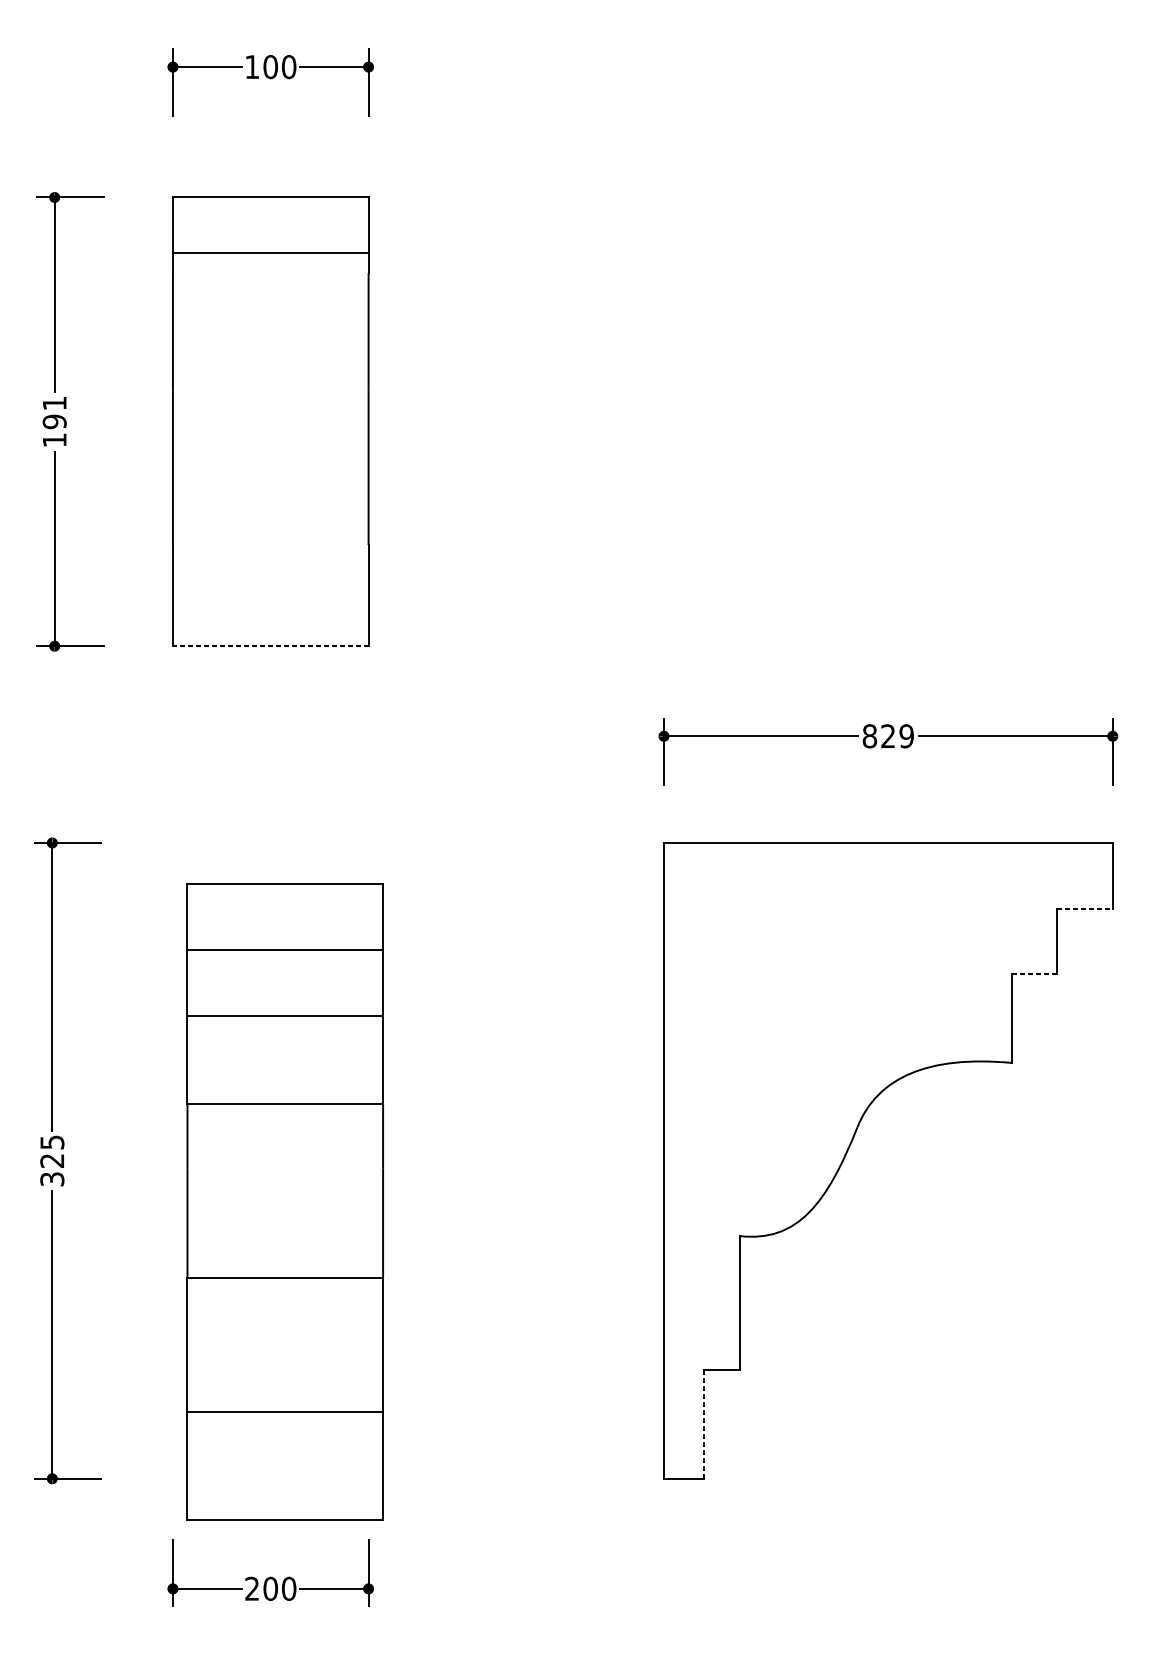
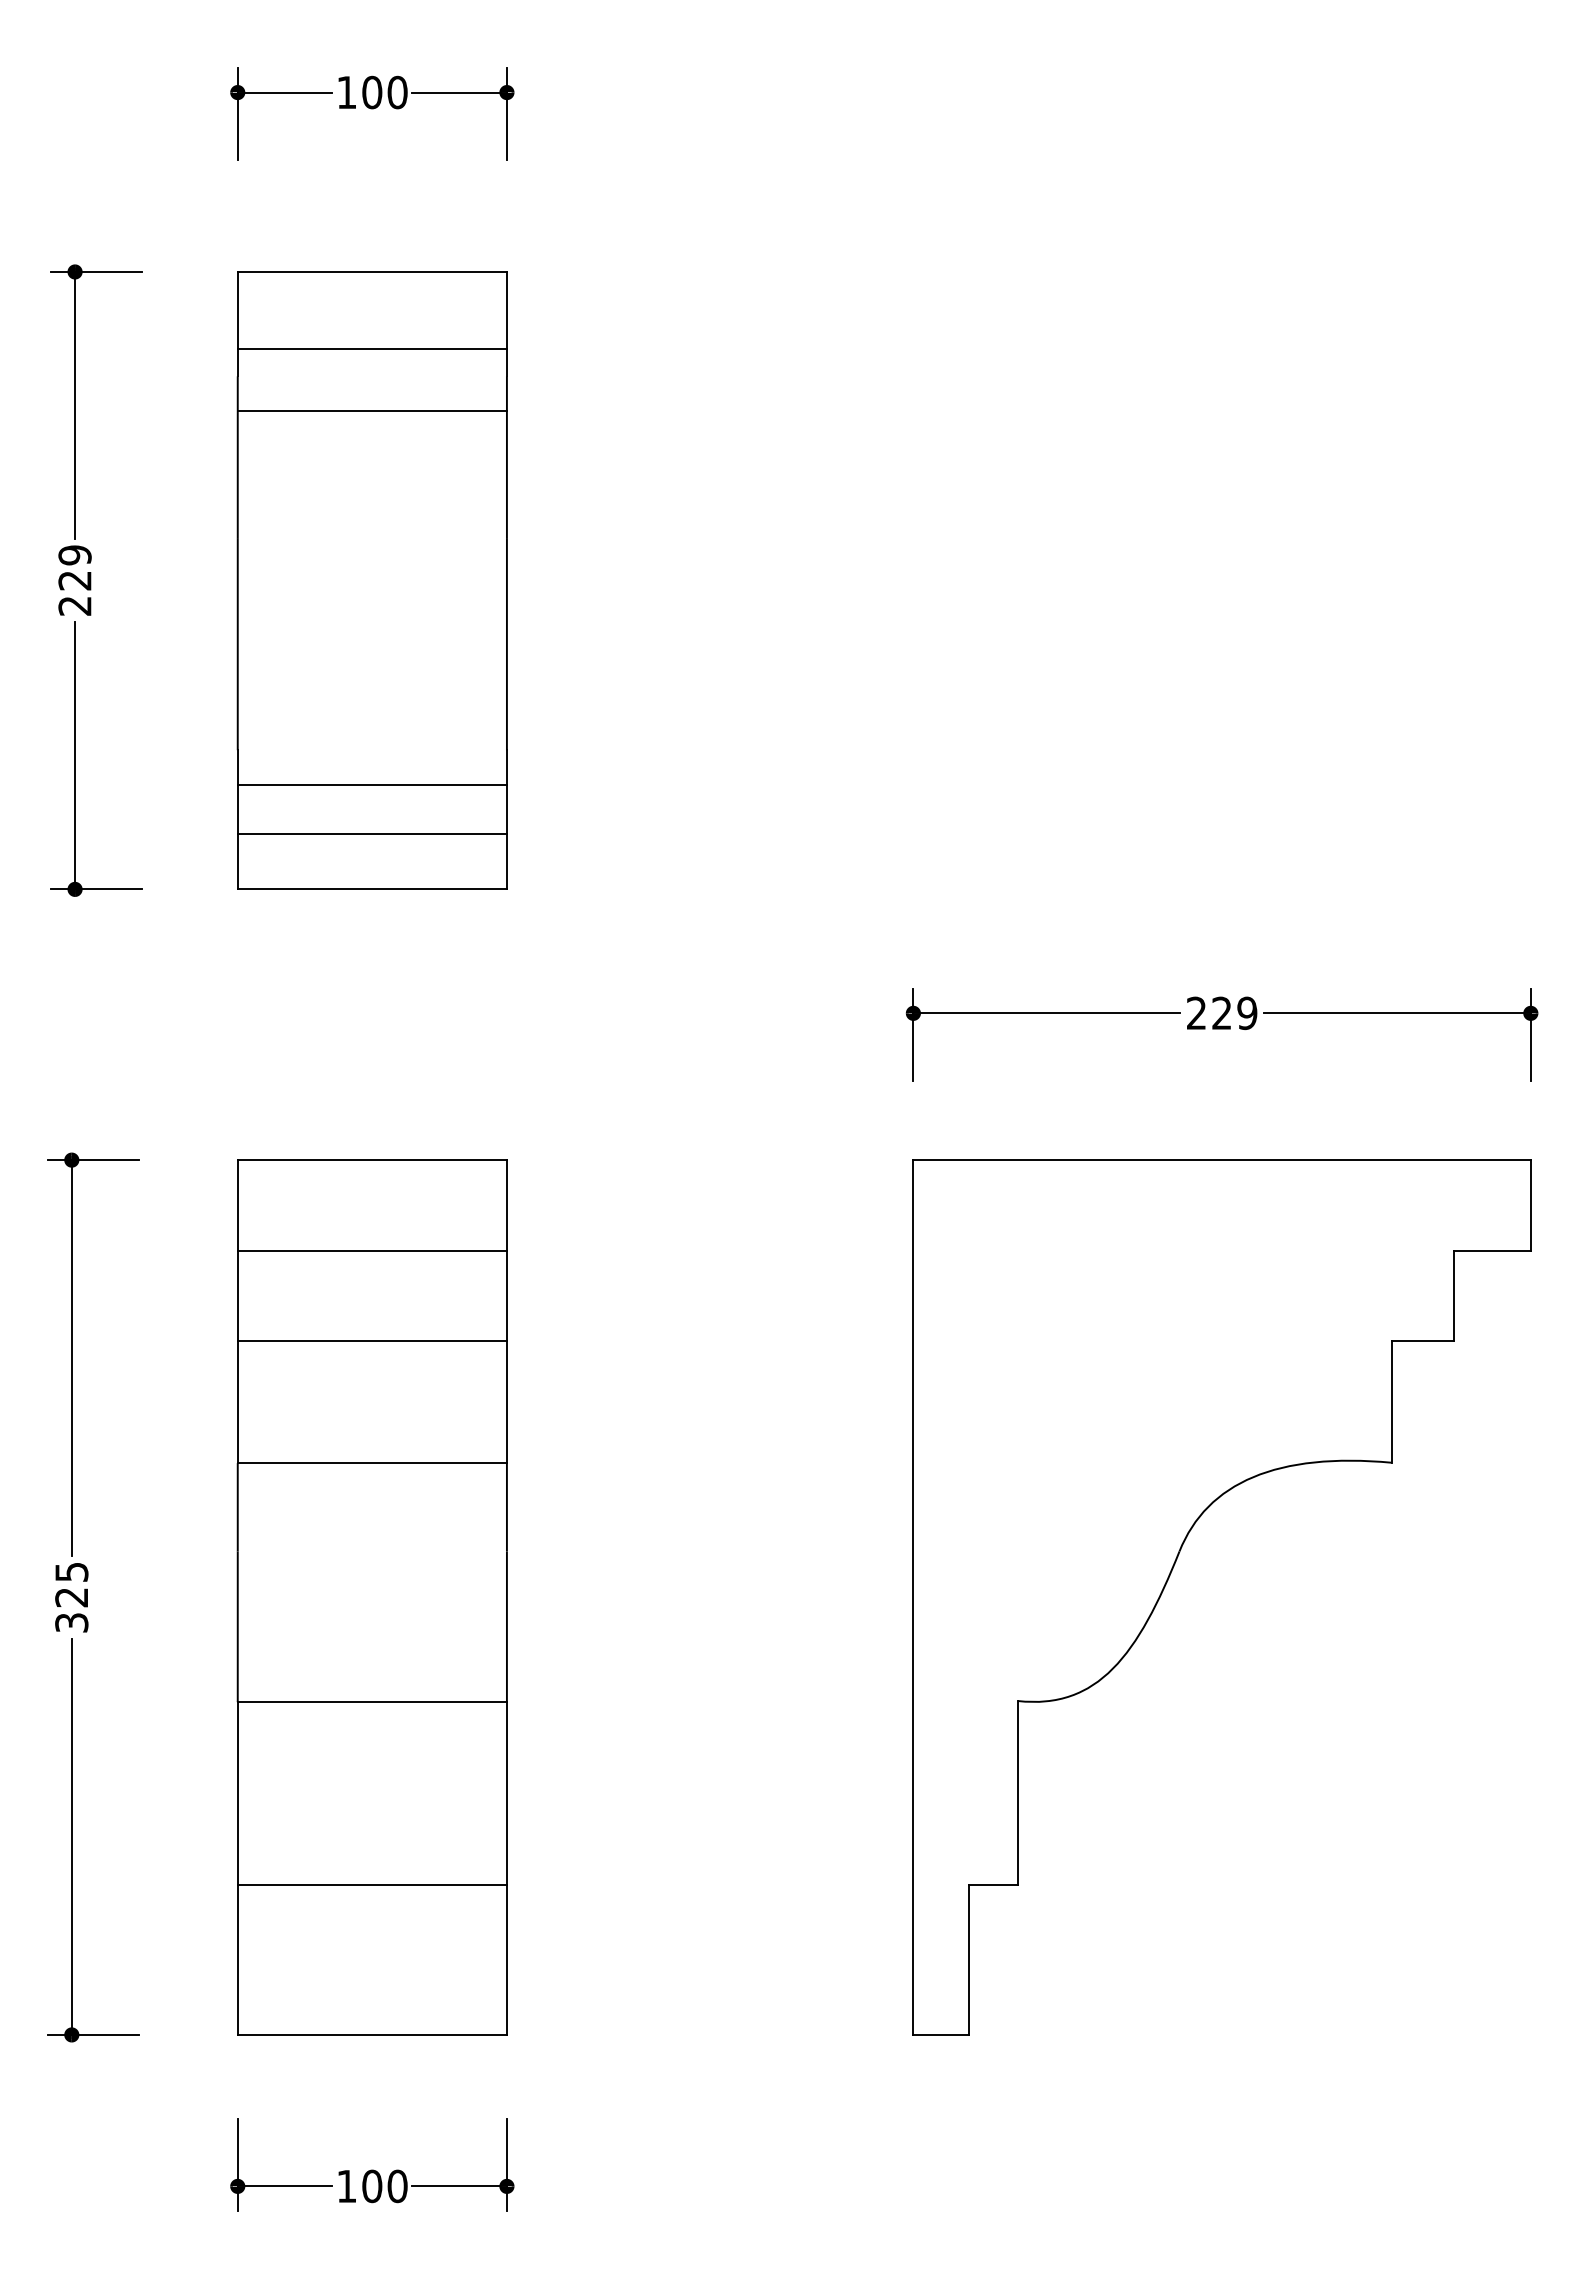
line: (270, 298) -> (371, 411), added
text: (54, 421) -> (74, 580), 191 -> 229
line: (270, 570) -> (371, 785), added
line: (270, 605) -> (371, 833), added
line: (270, 646) -> (372, 889), dashed -> solid
text: (869, 736) -> (1196, 1013), 829 -> 229
line: (1085, 908) -> (1493, 1250), dashed -> solid
line: (1034, 974) -> (1423, 1341), dashed -> solid
part: (284, 1202) -> (371, 1597), moved
line: (704, 1424) -> (969, 1960), dashed -> solid
text: (251, 1588) -> (346, 2185), 200 -> 100

